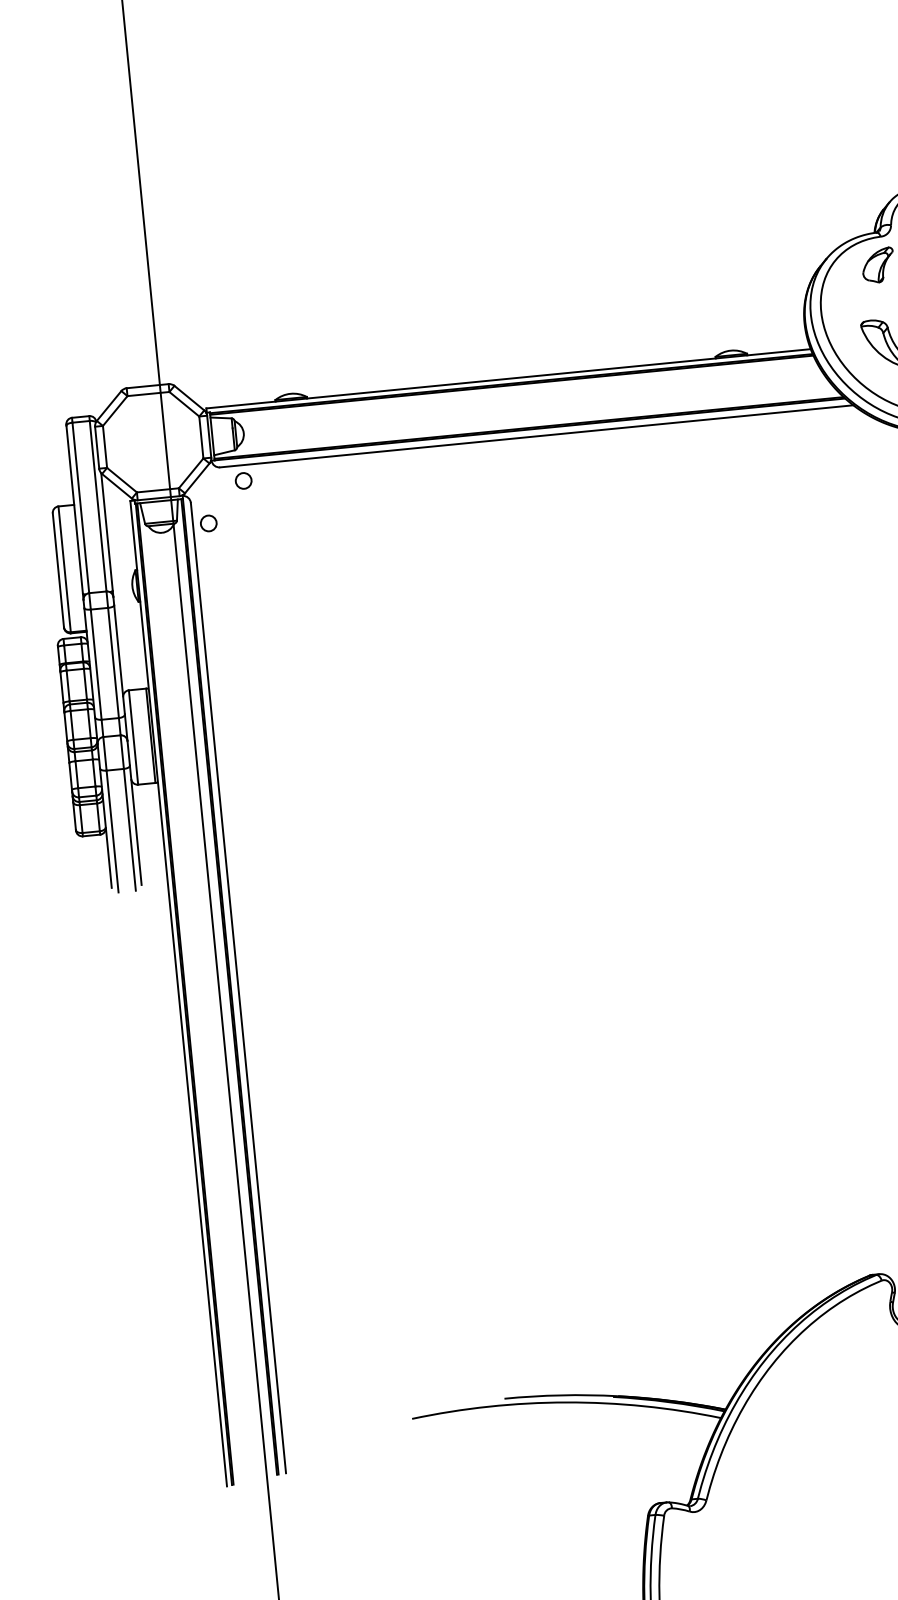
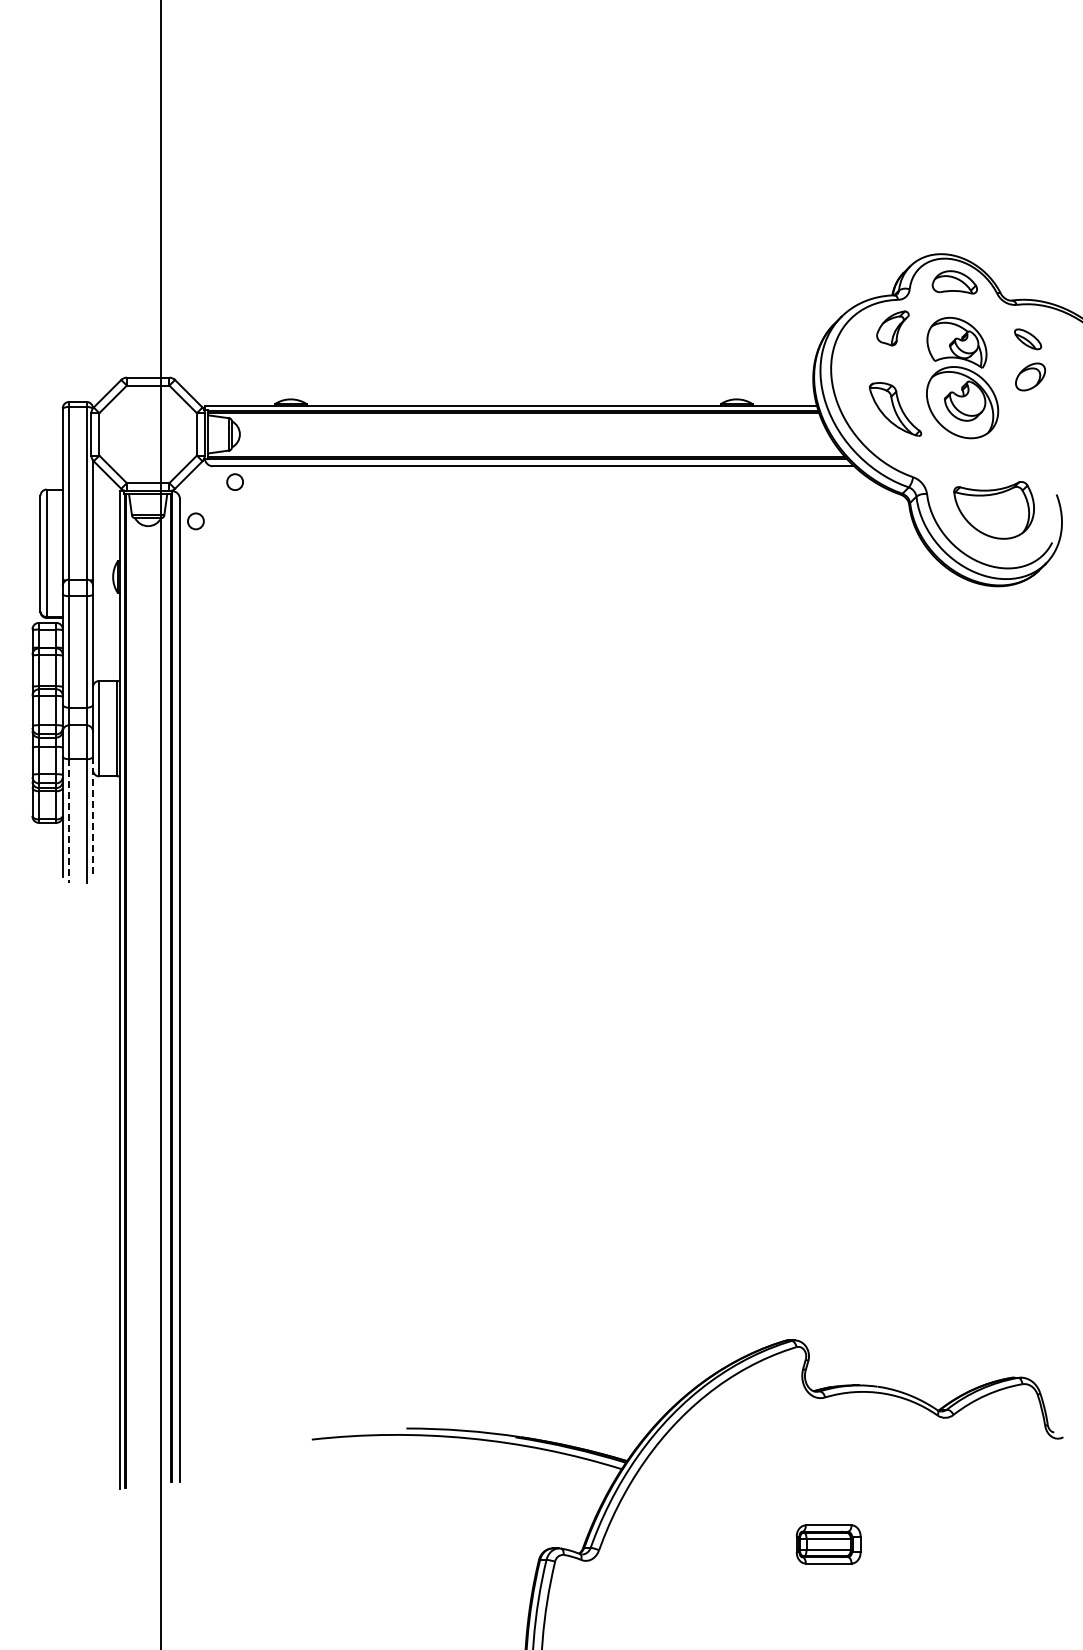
line: (136, 825) -> (93, 817), solid -> dashed
line: (112, 831) -> (69, 820), solid -> dashed

